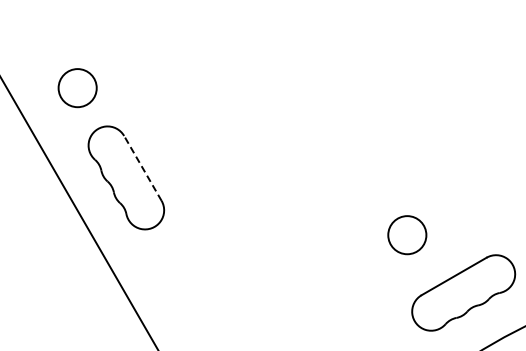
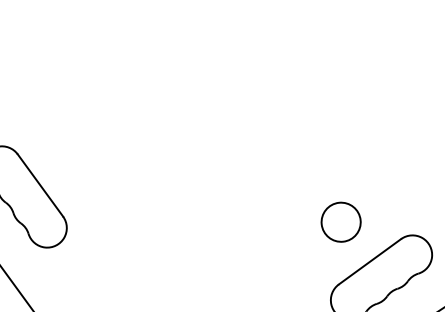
line: (142, 167) -> (39, 184), dashed -> solid
circle: (407, 235) -> (341, 222), moved

